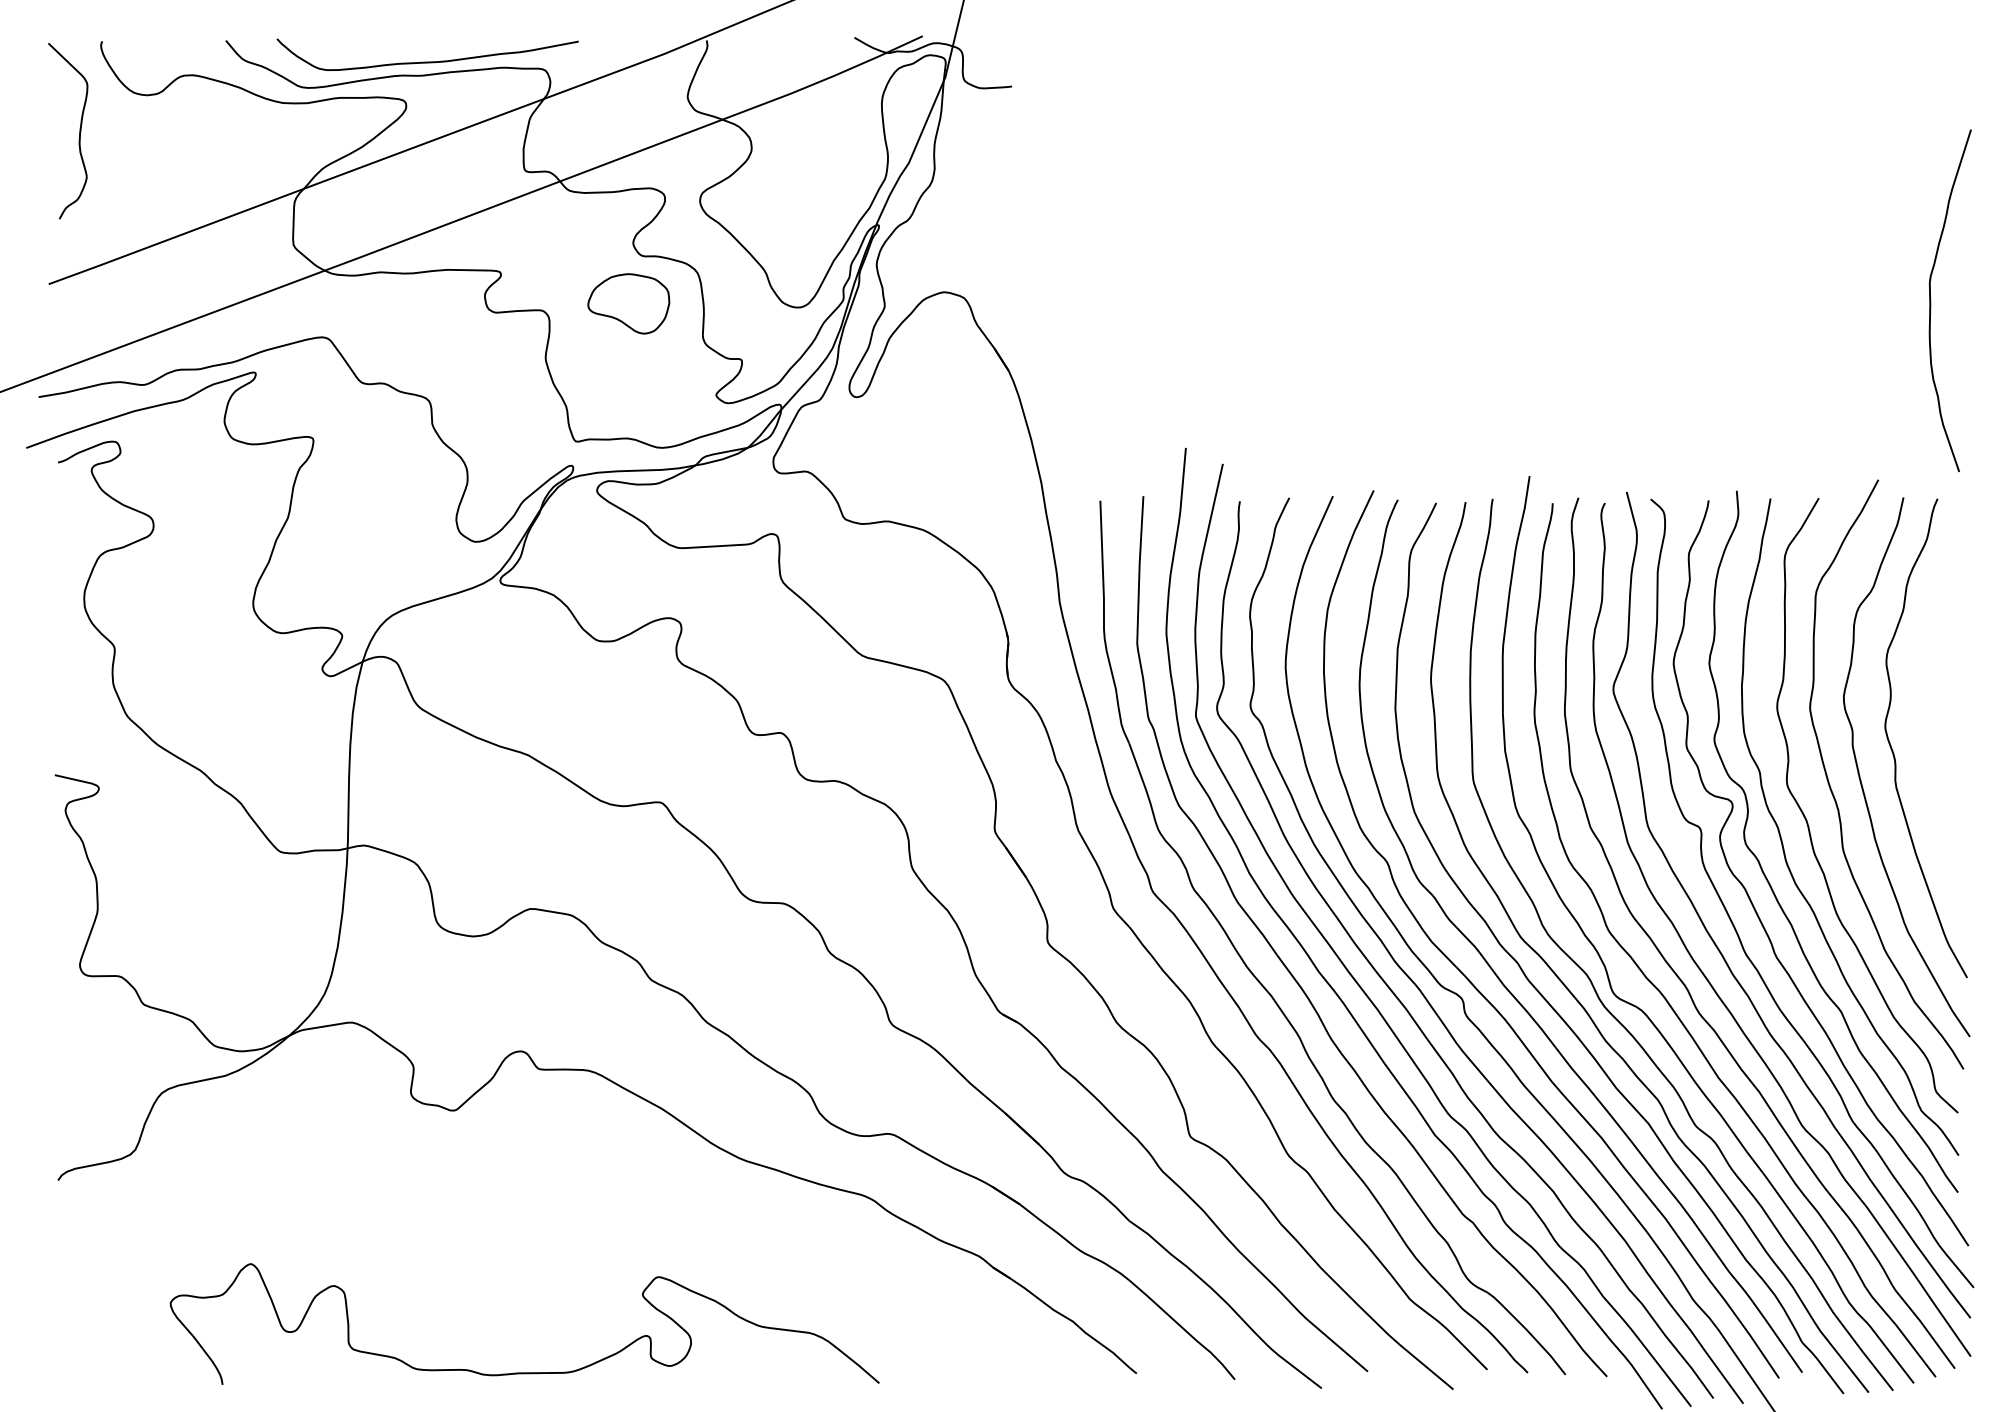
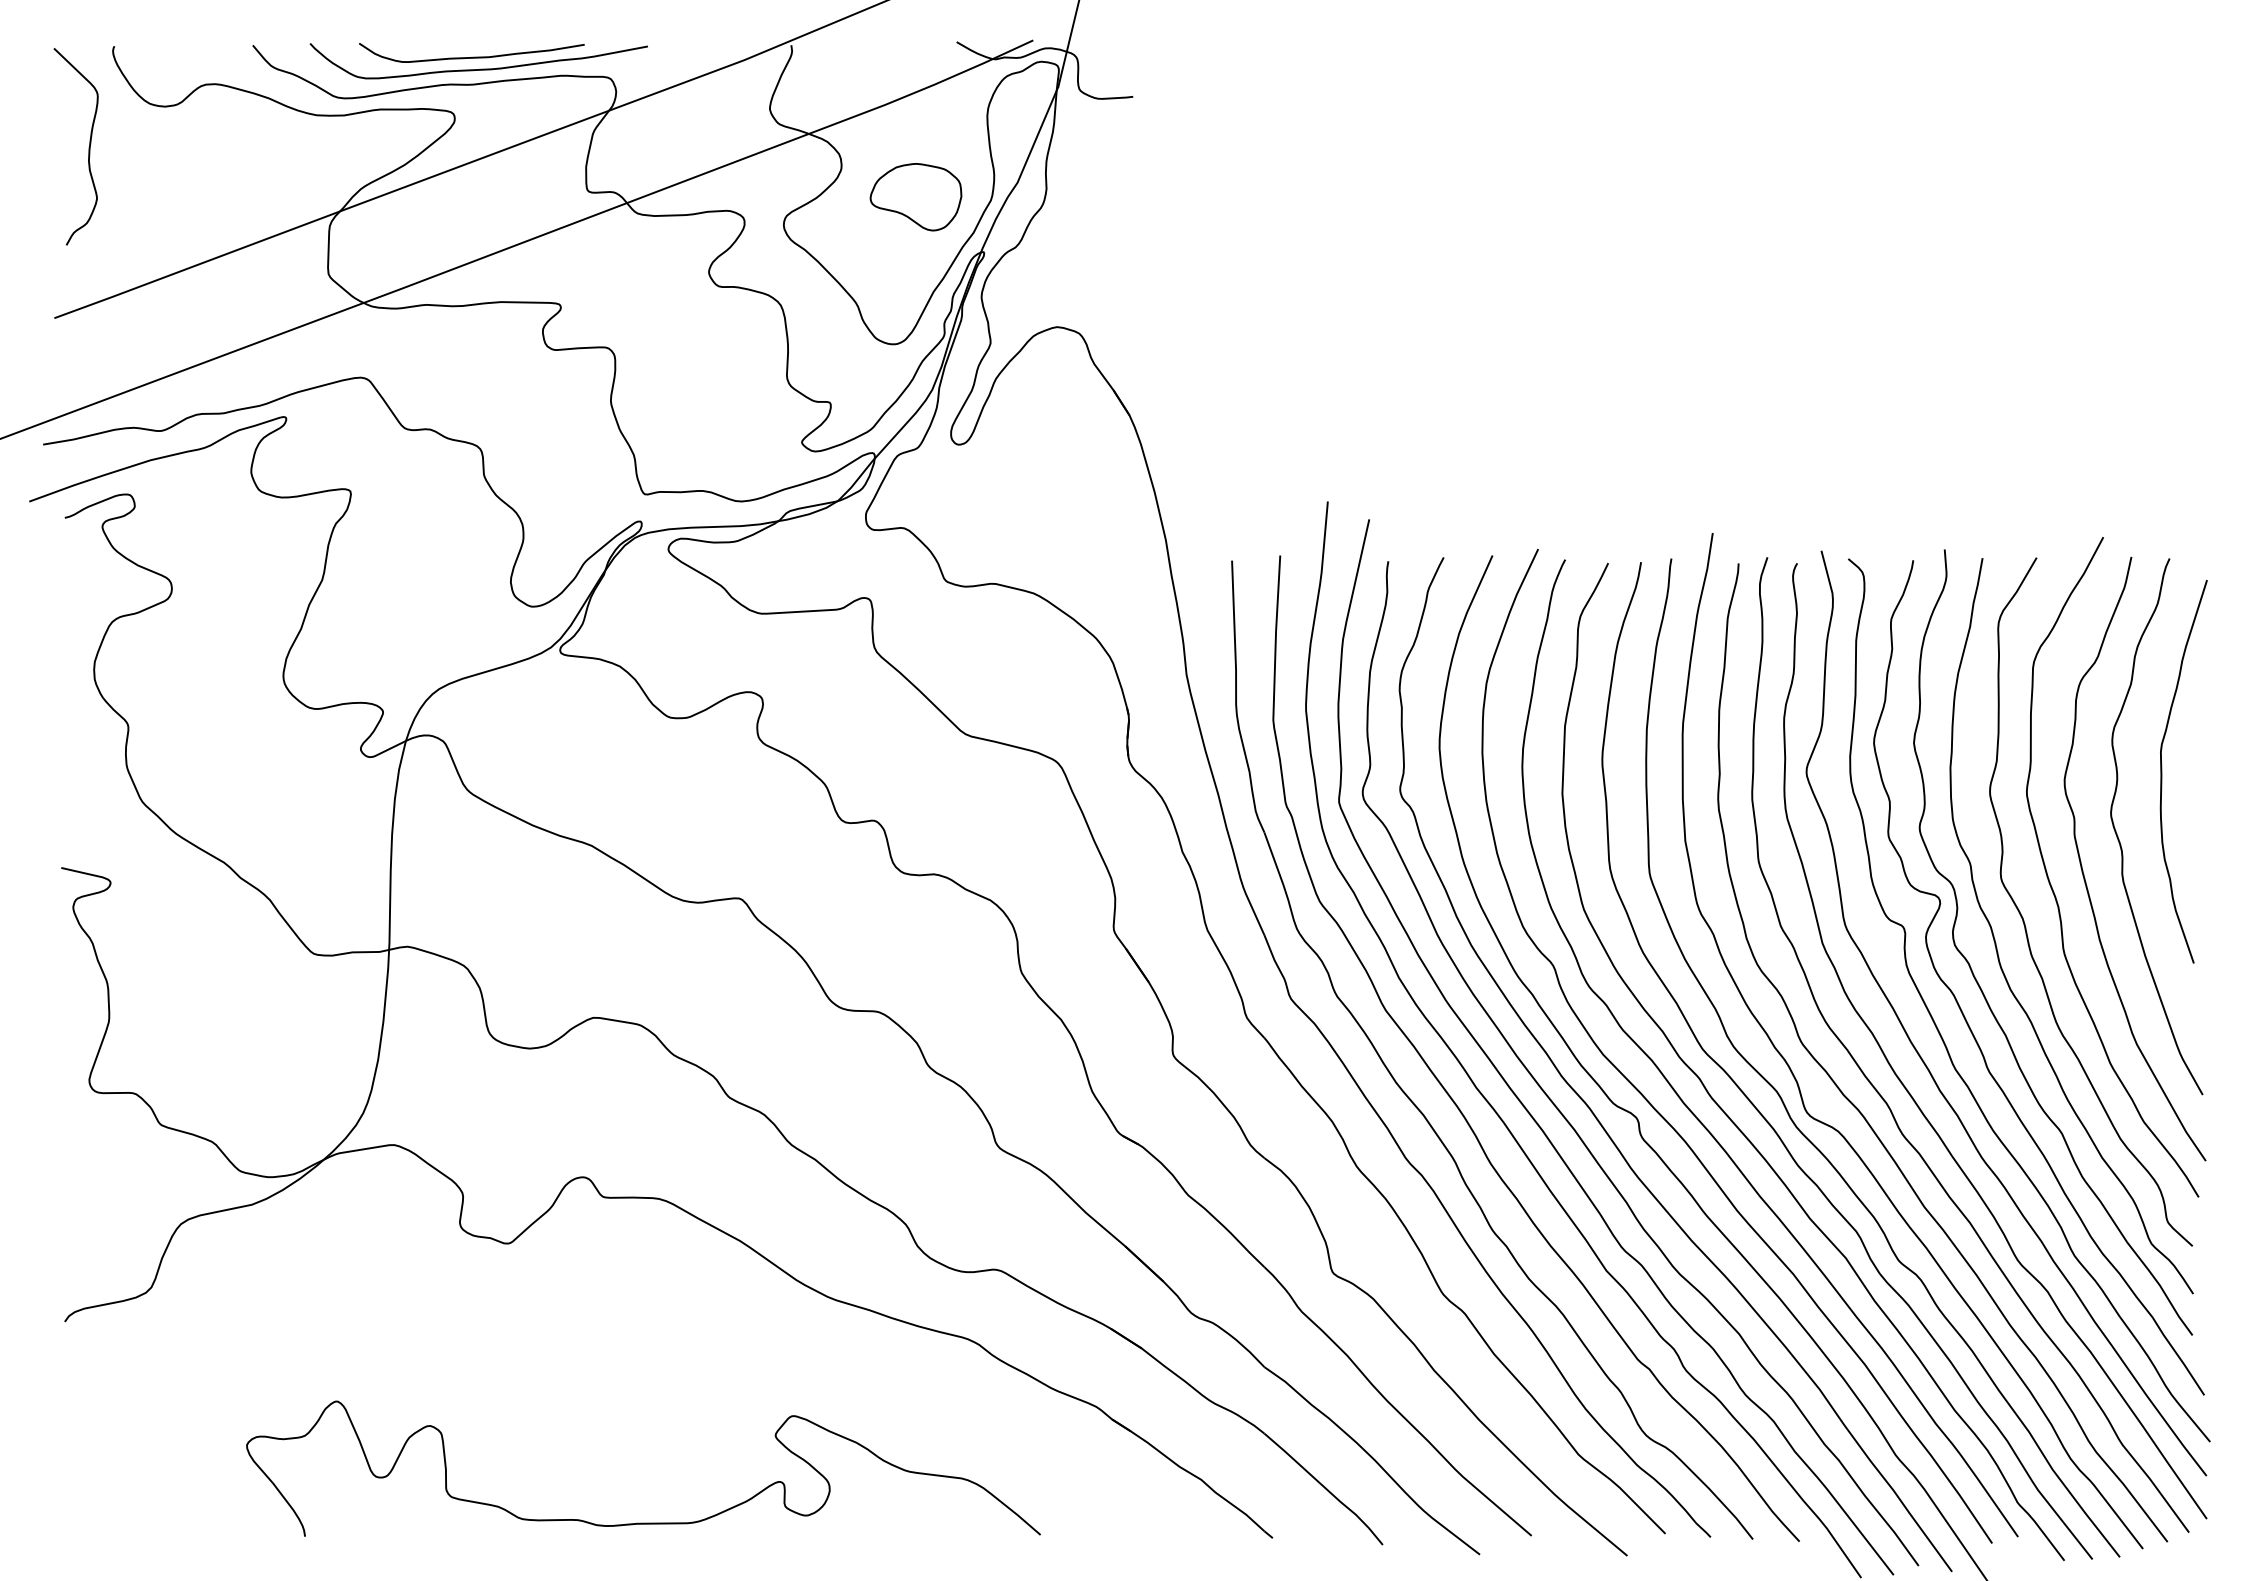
curve: (422, 50) -> (472, 56), added
curve: (1931, 300) -> (2162, 771), moved
part: (628, 304) -> (915, 197), moved
curve: (524, 1372) -> (643, 1522), moved

